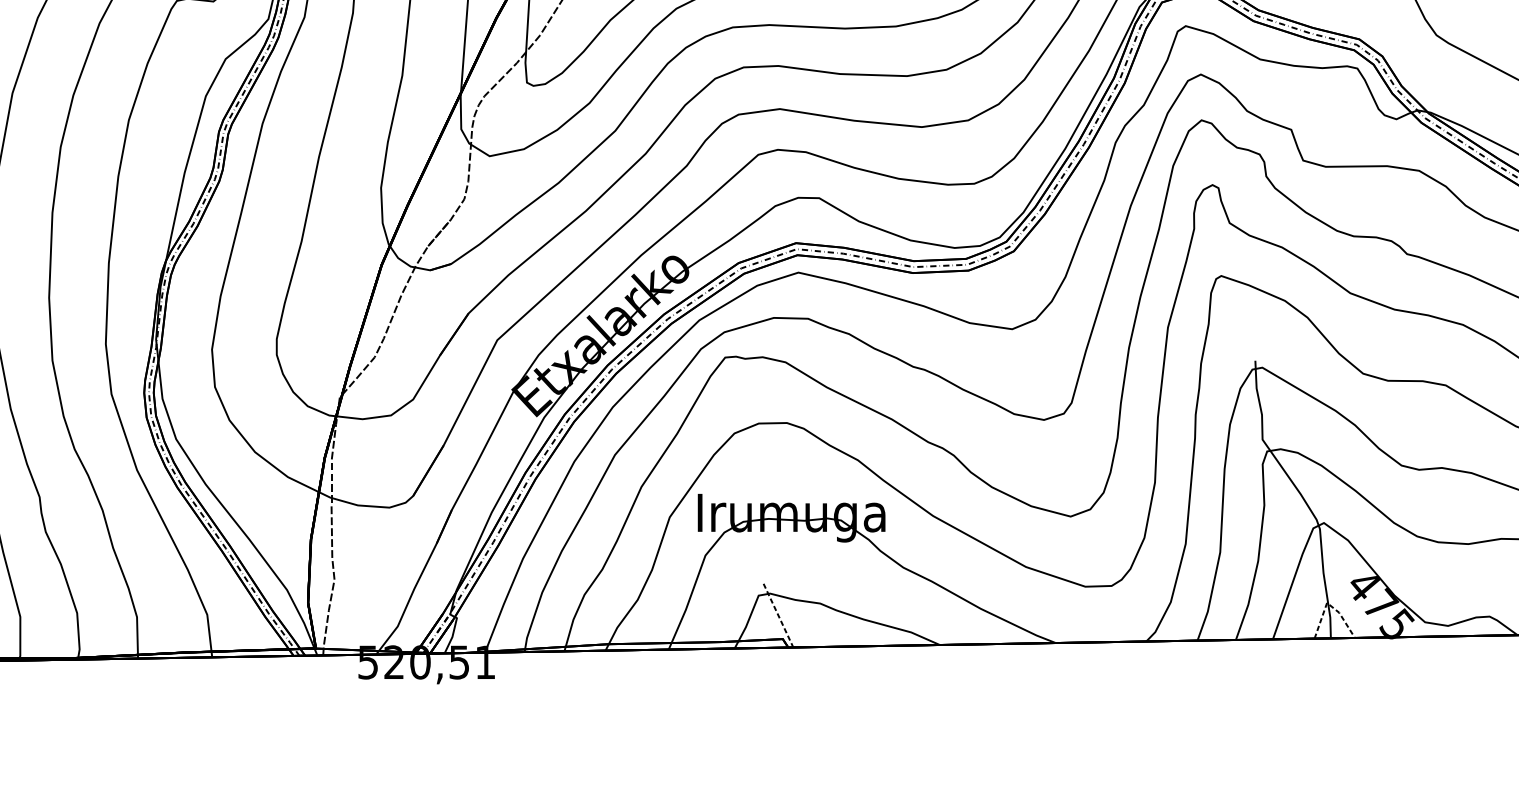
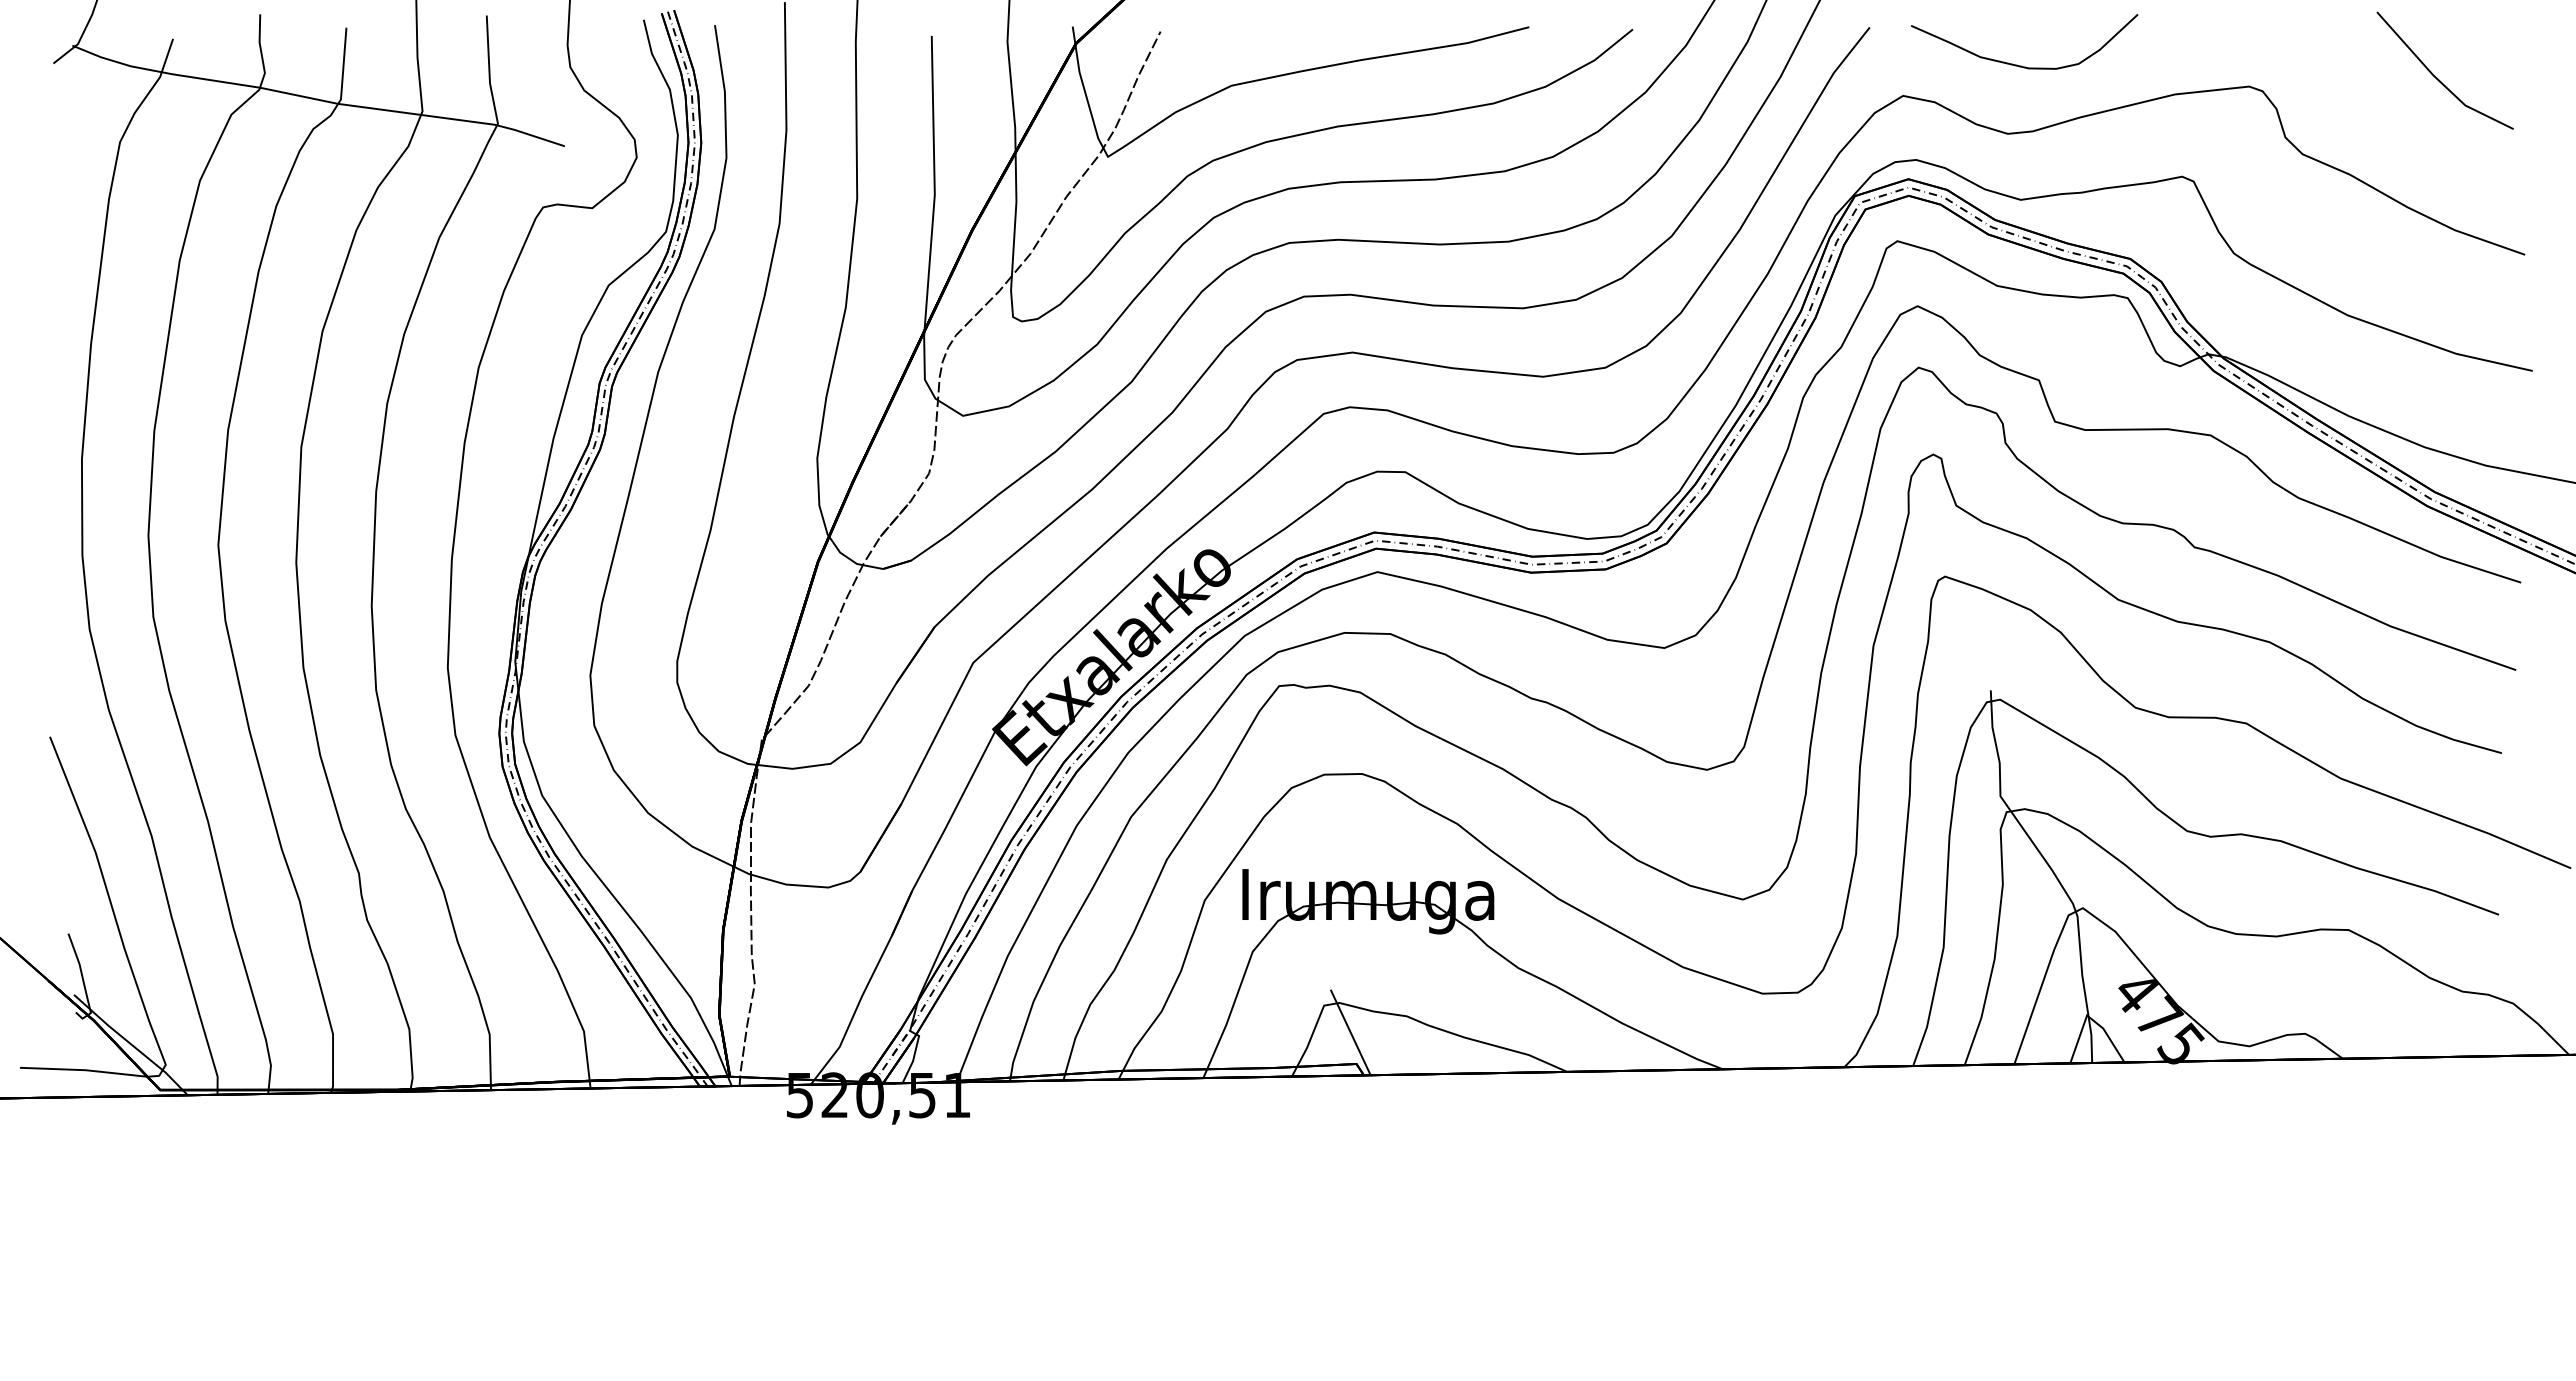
line: (1329, 605) -> (2090, 1018), dashed -> solid
line: (778, 615) -> (1350, 1032), dashed -> solid

